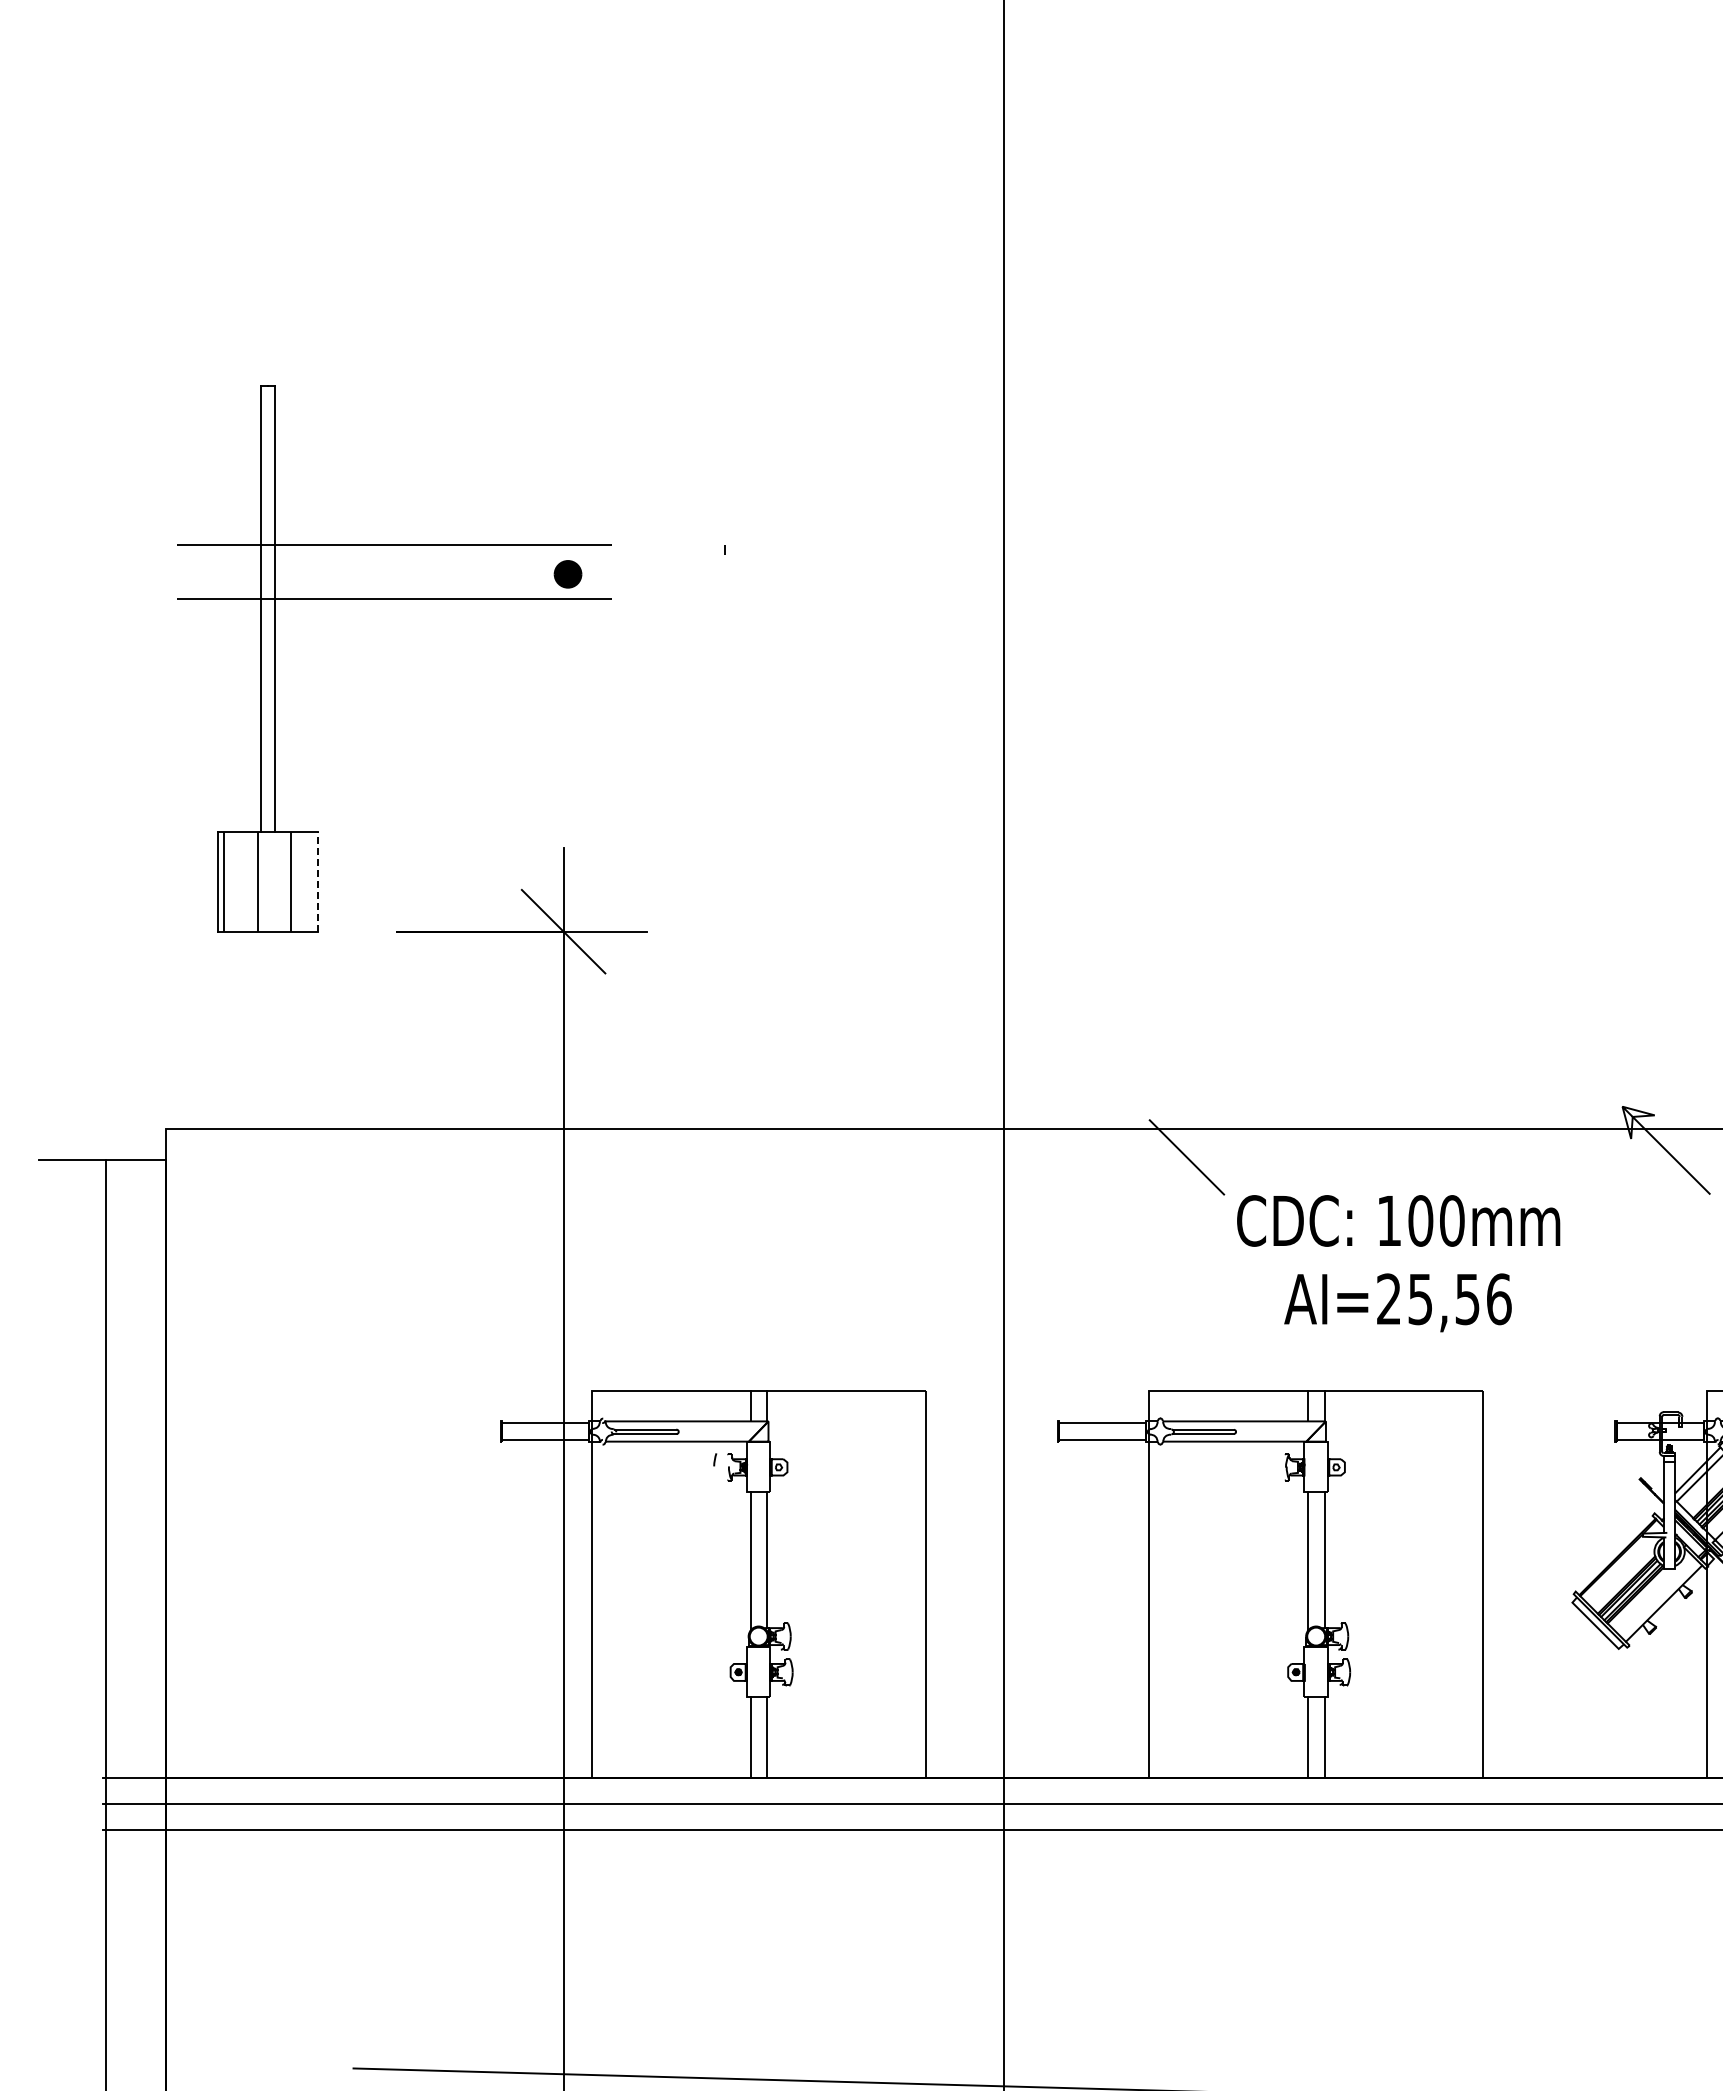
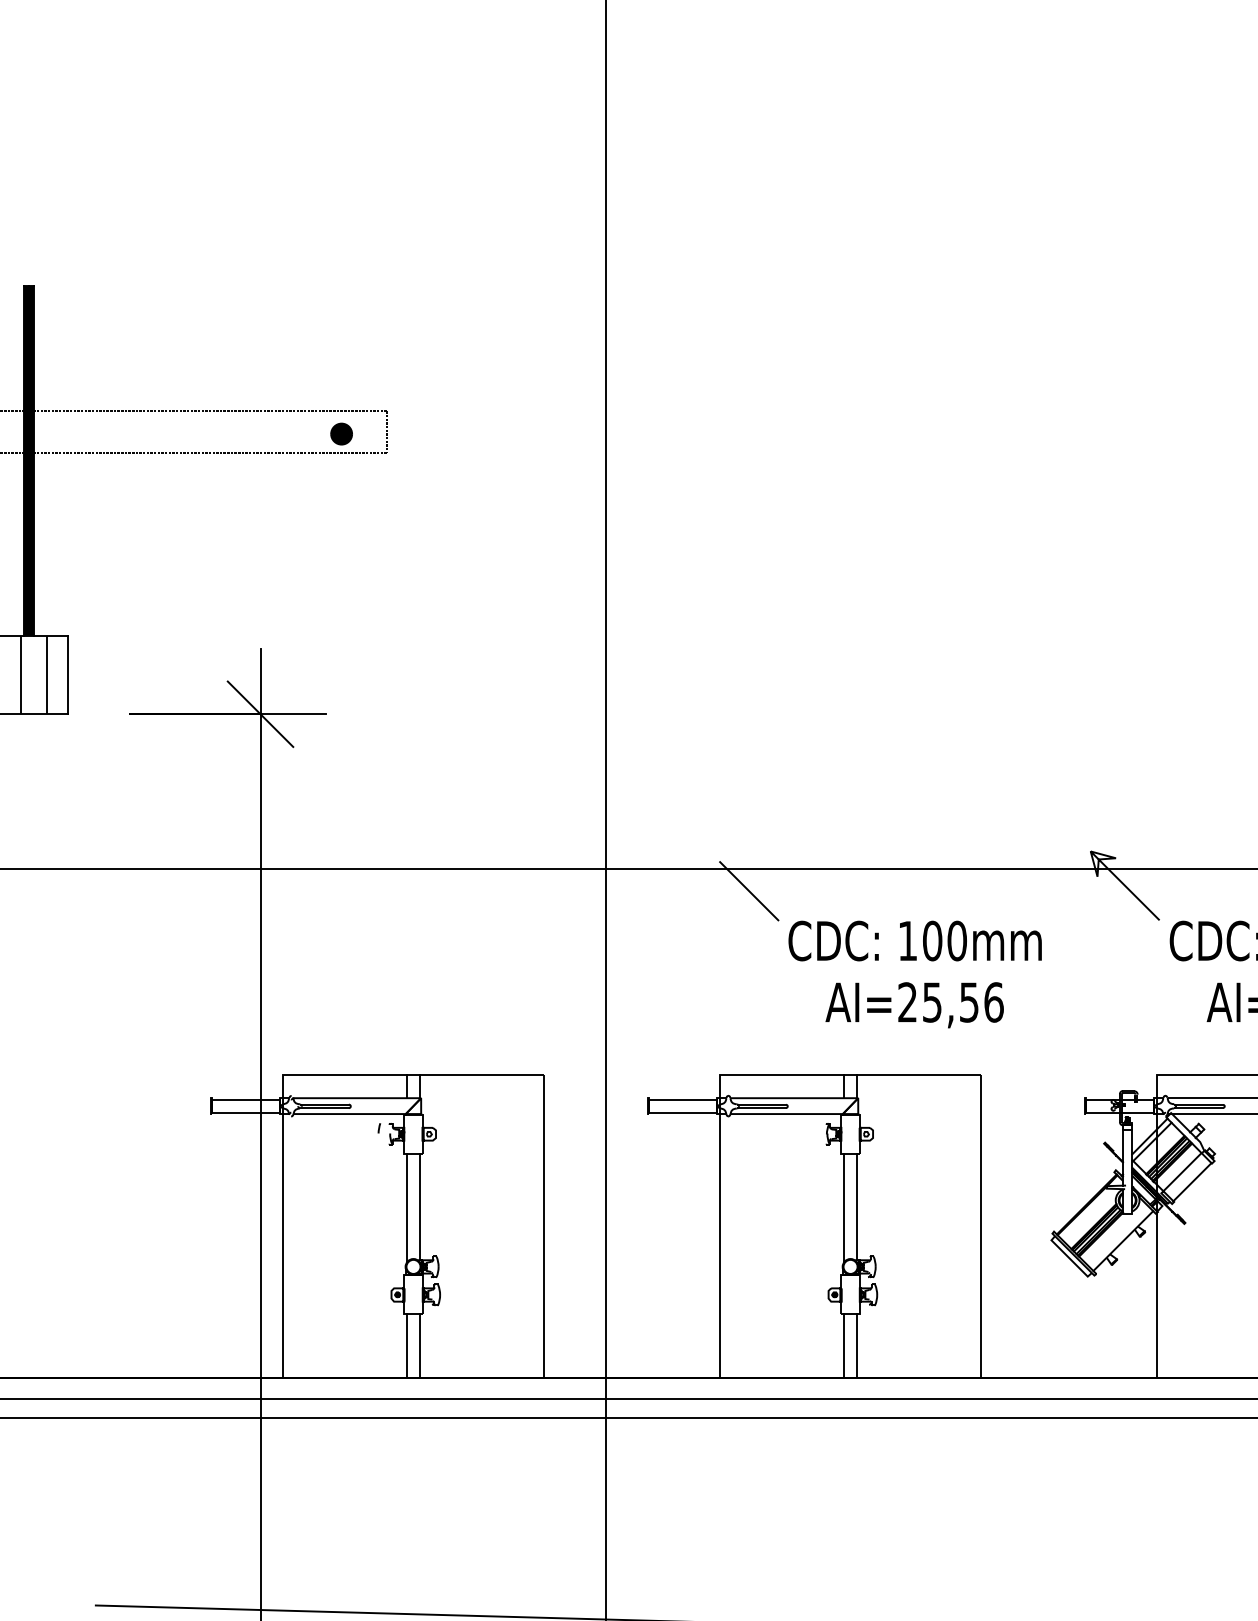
part: (567, 574) -> (341, 434), moved
fill: (267, 608) -> (28, 460), added
line: (318, 881) -> (68, 674), dashed -> solid

